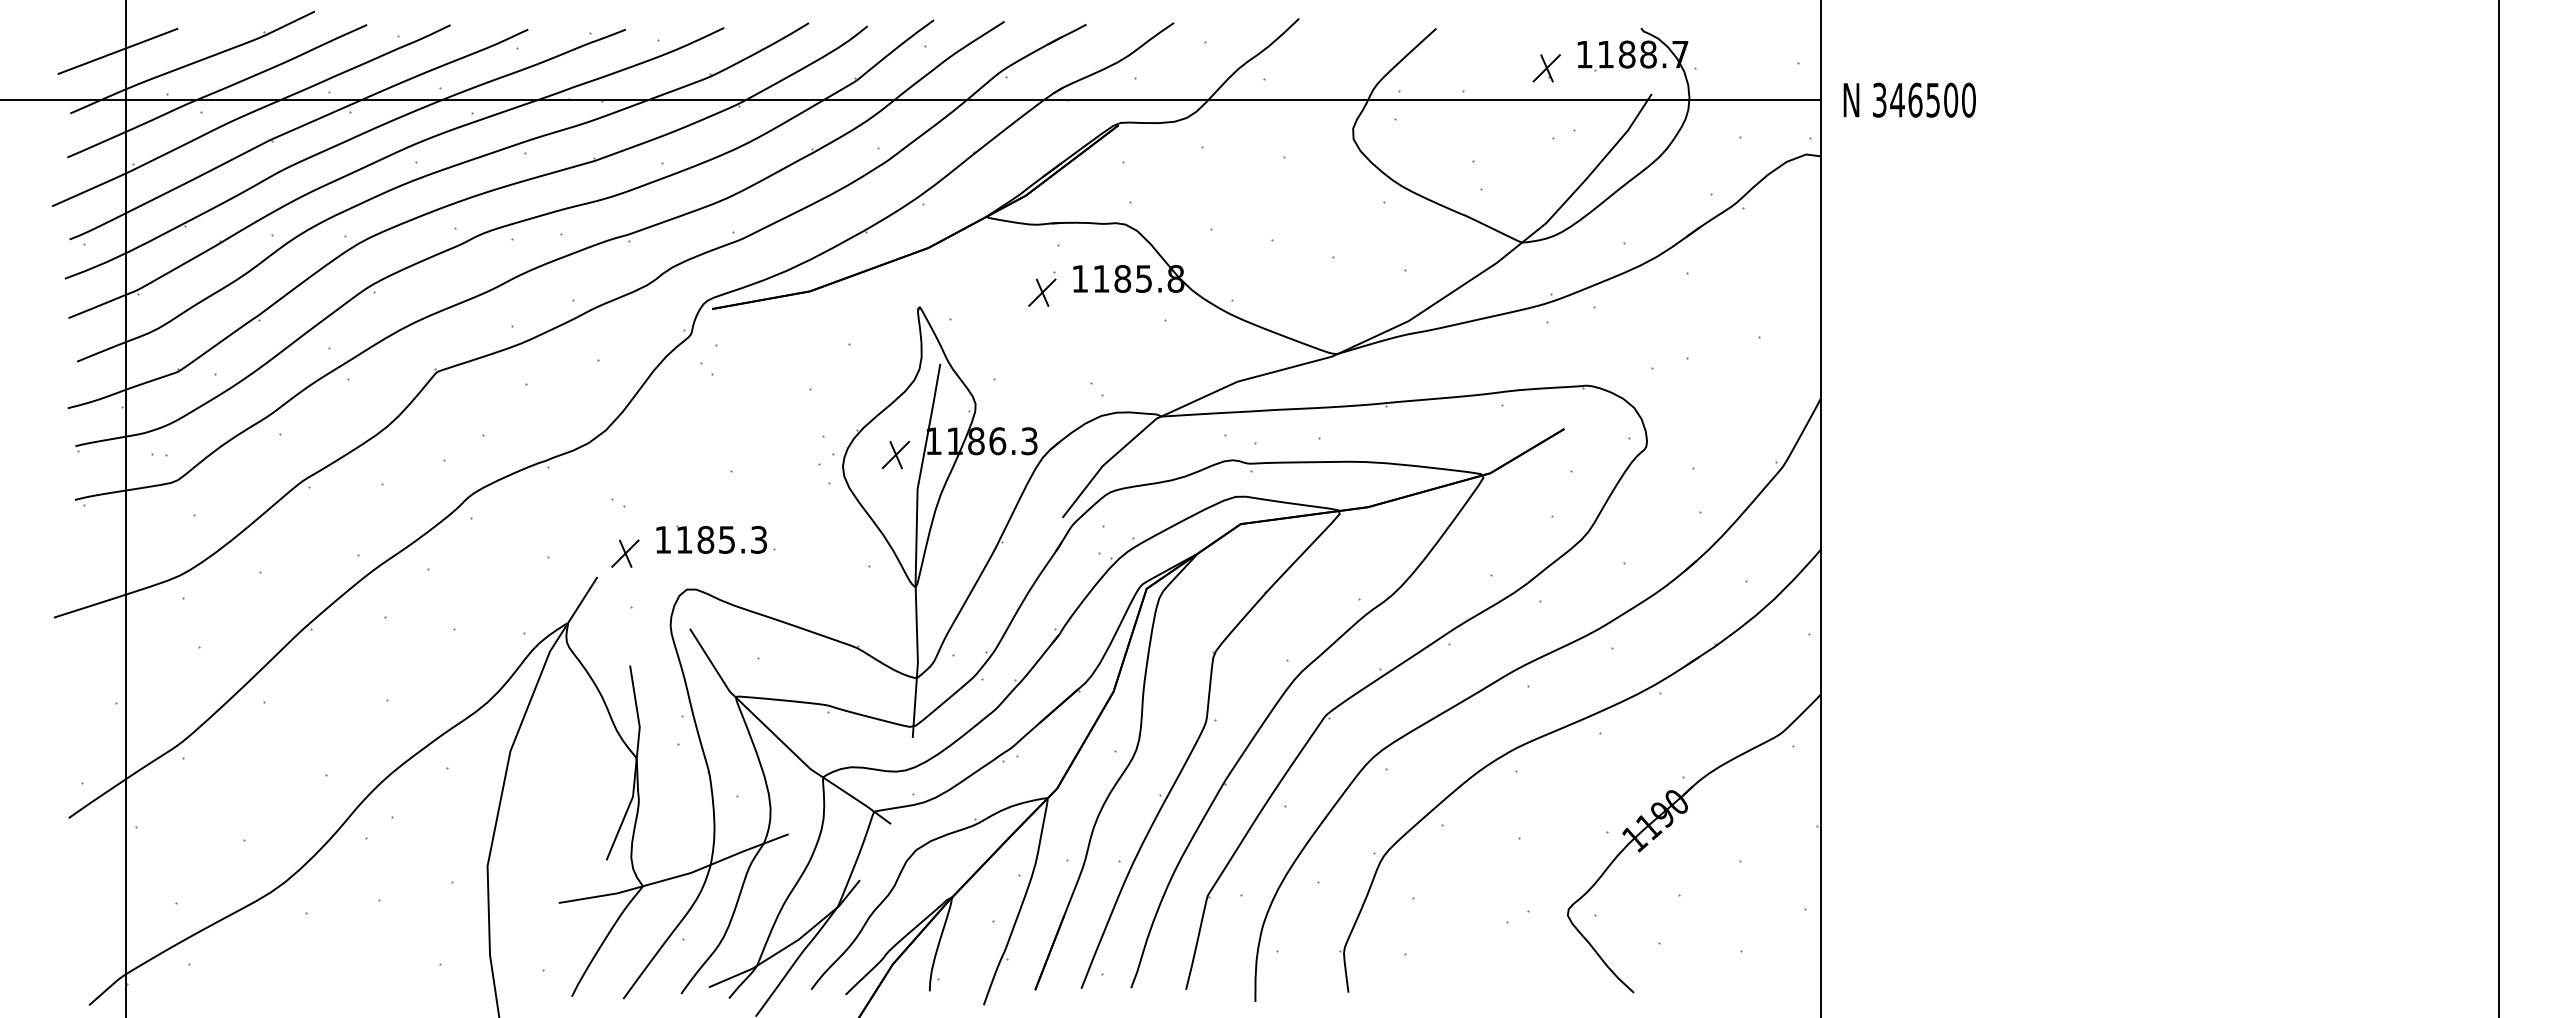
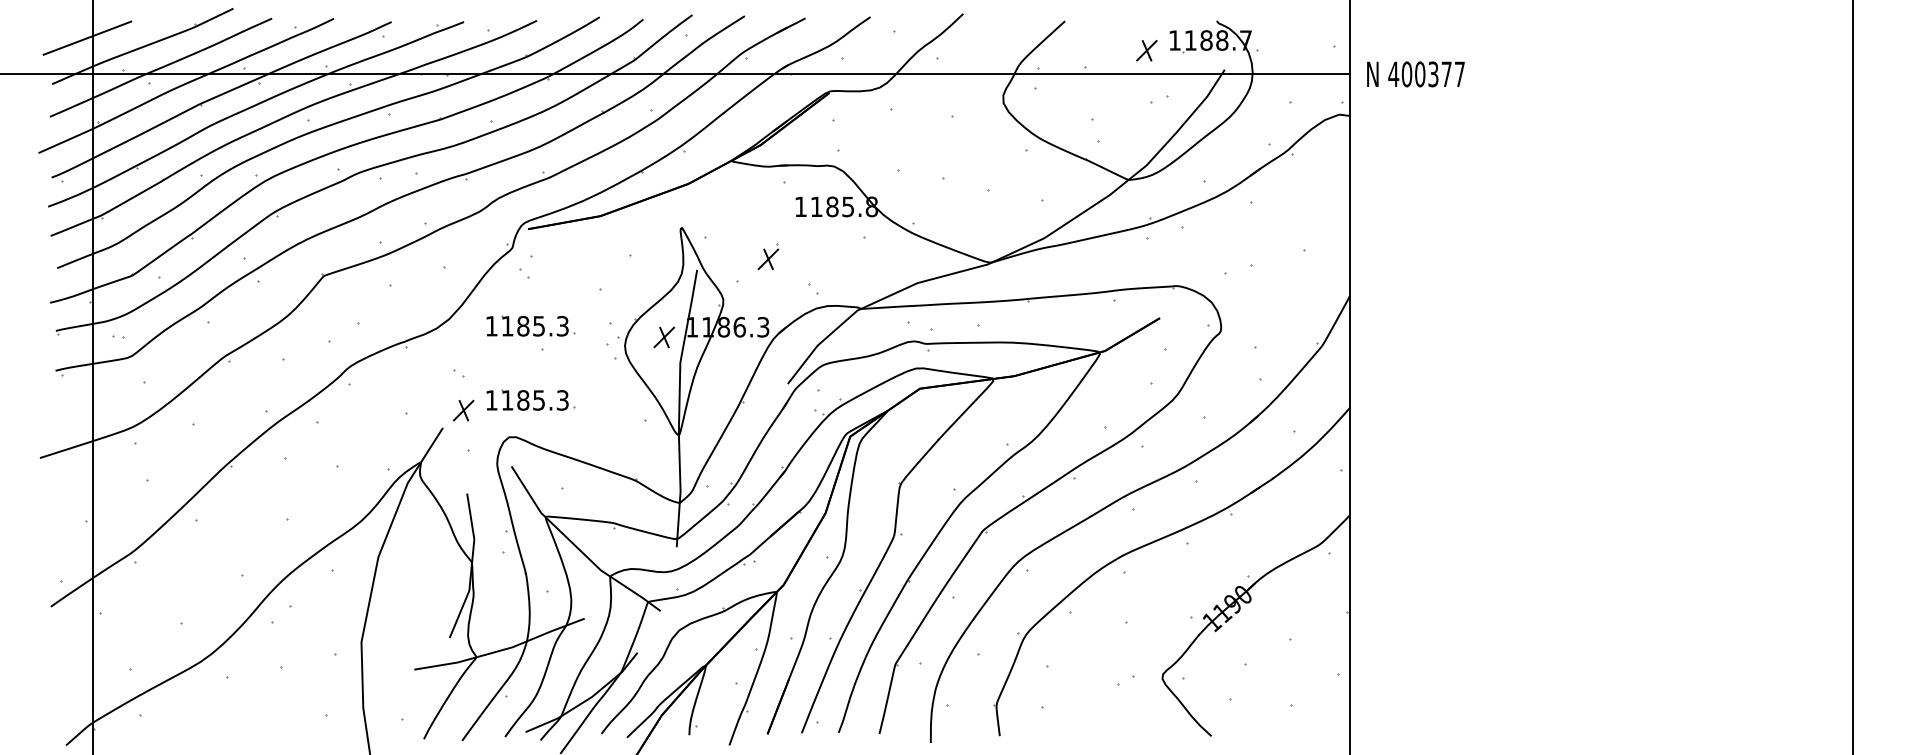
text: (1923, 99) -> (1426, 73), 346500 -> 400377
part: (1042, 288) -> (768, 256), moved
part: (715, 439) -> (530, 325), added

